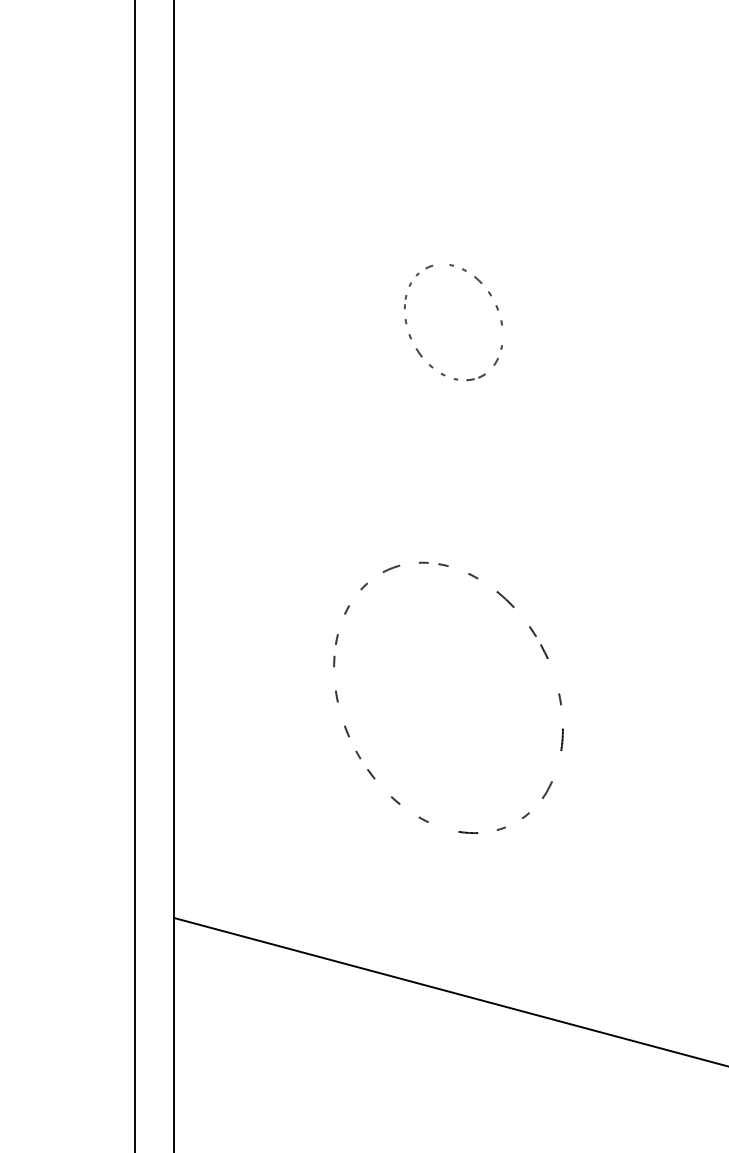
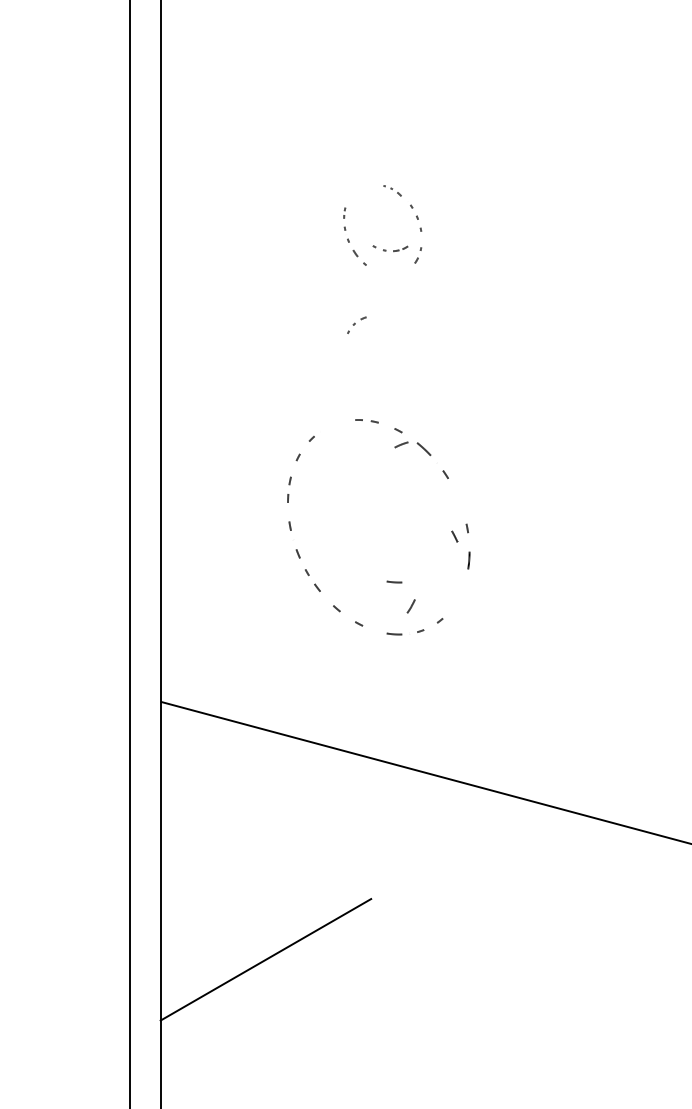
part: (465, 273) -> (392, 190), size x0.7
part: (420, 274) -> (356, 324), moved
part: (463, 376) -> (390, 248), moved
line: (391, 568) -> (401, 444), moved
line: (543, 651) -> (454, 536), moved
line: (468, 766) -> (394, 581), added
line: (546, 790) -> (410, 606), moved

